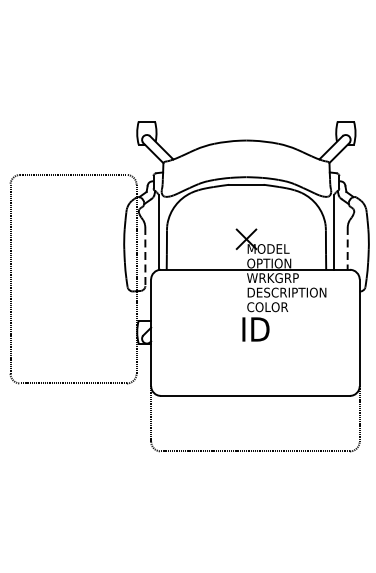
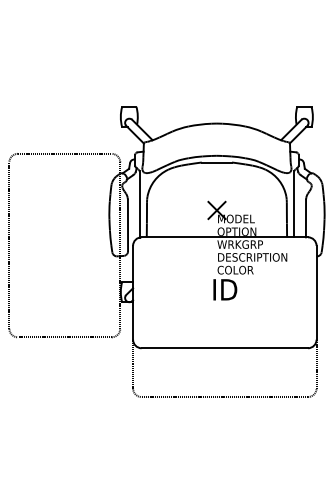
line: (347, 248) -> (305, 218), dashed -> solid
line: (145, 256) -> (128, 225), dashed -> solid

